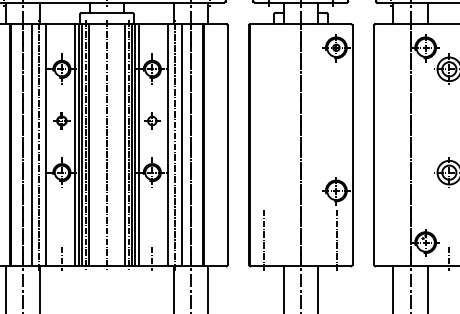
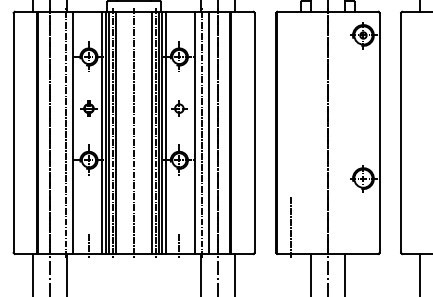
line: (32, 145) -> (59, 133), removed
line: (337, 239) -> (364, 227), removed

